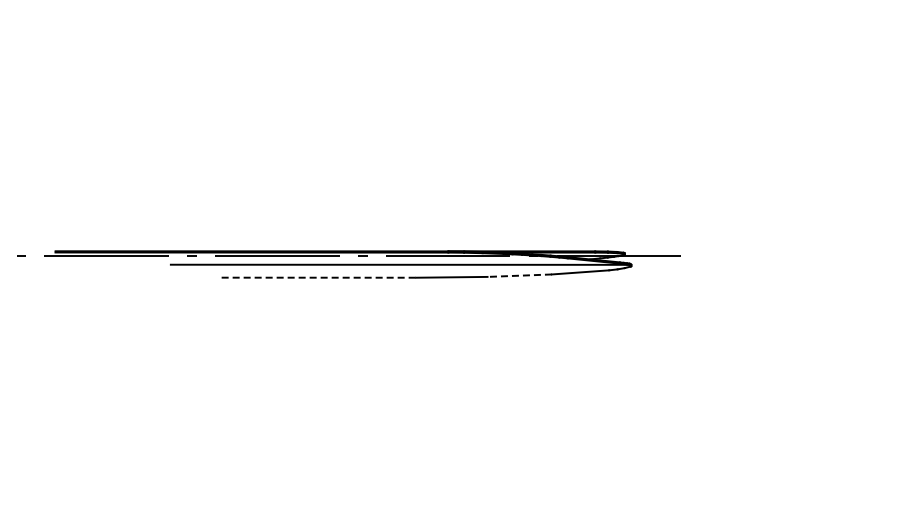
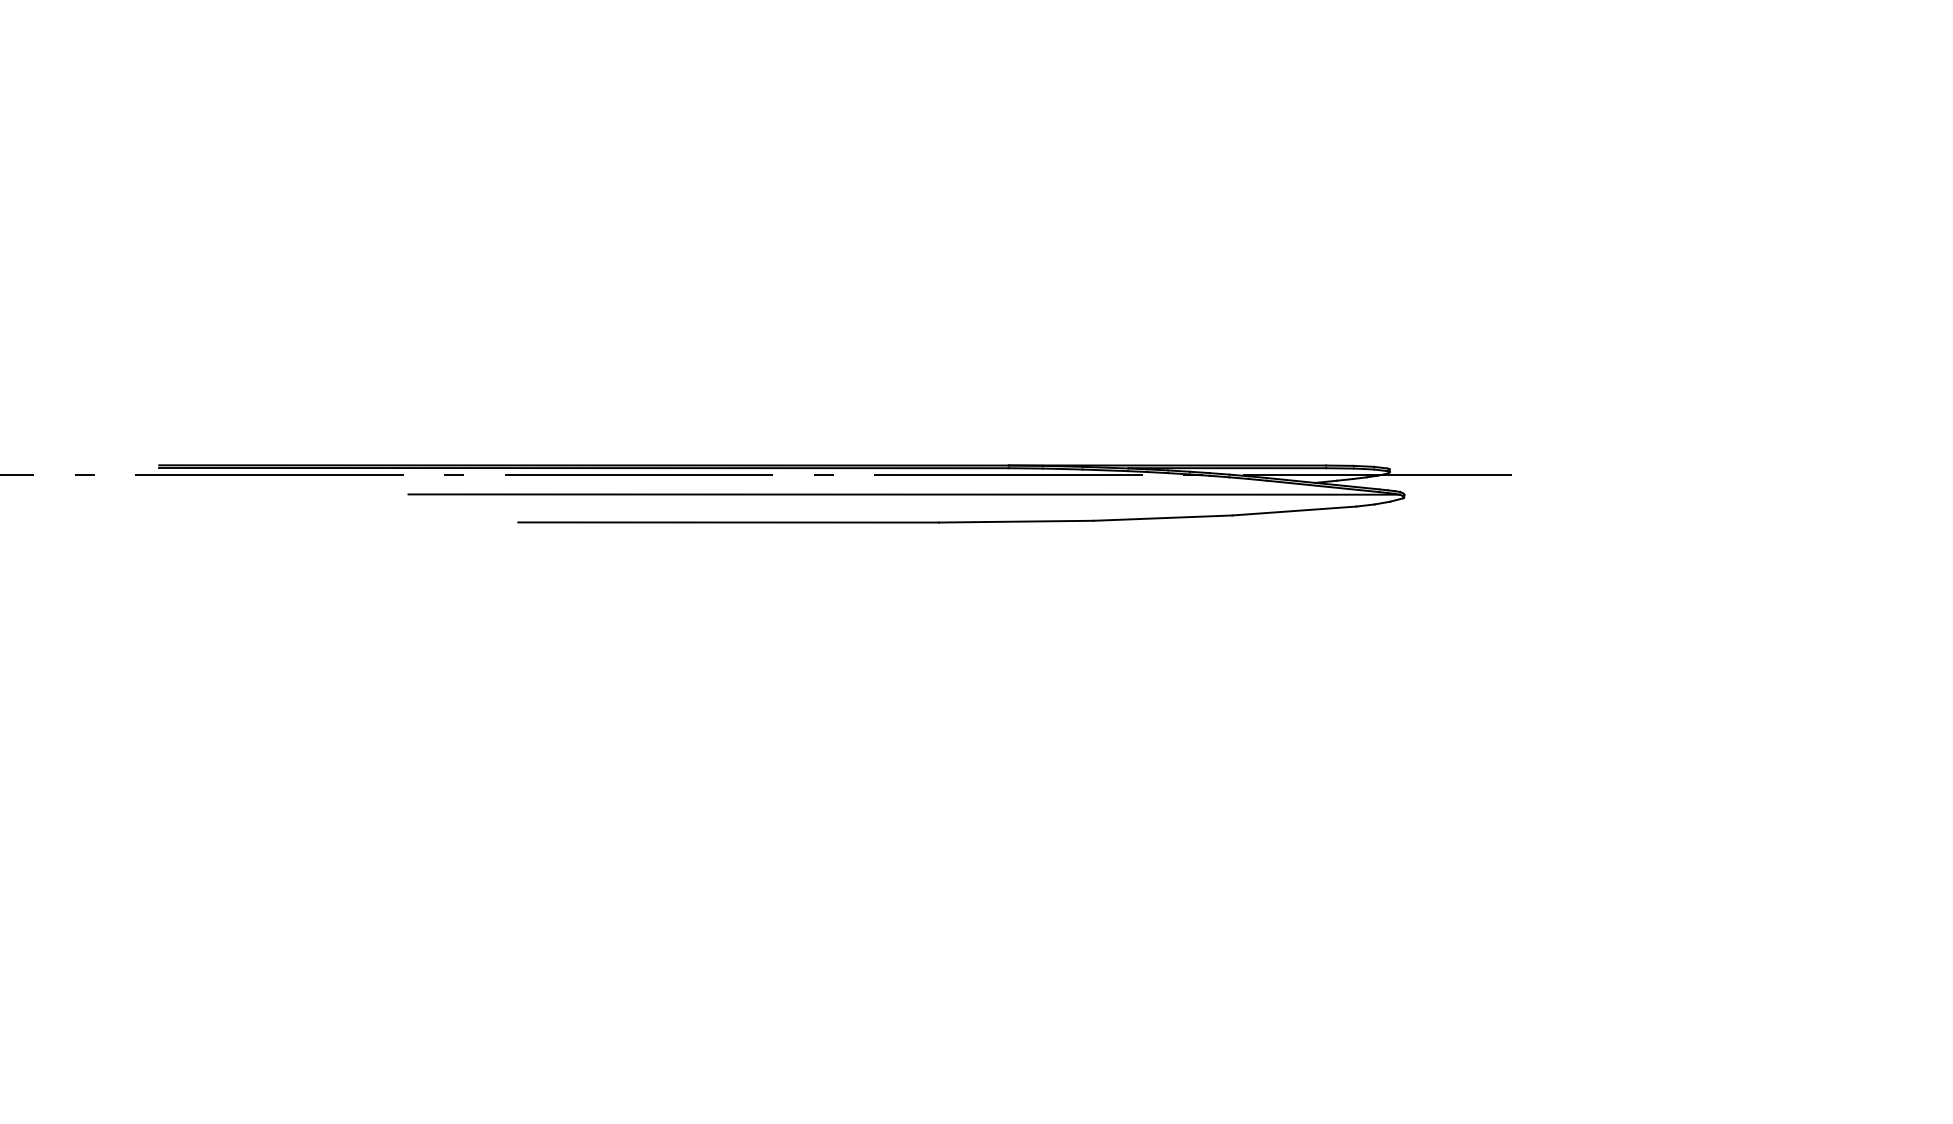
line: (519, 275) -> (1162, 517), dashed -> solid
line: (319, 277) -> (729, 522), dashed -> solid

